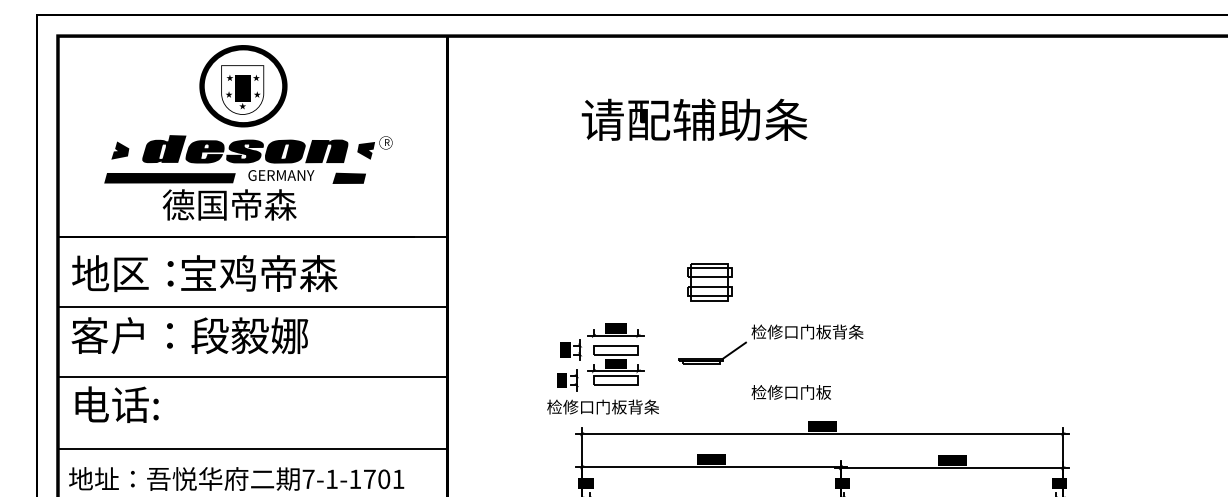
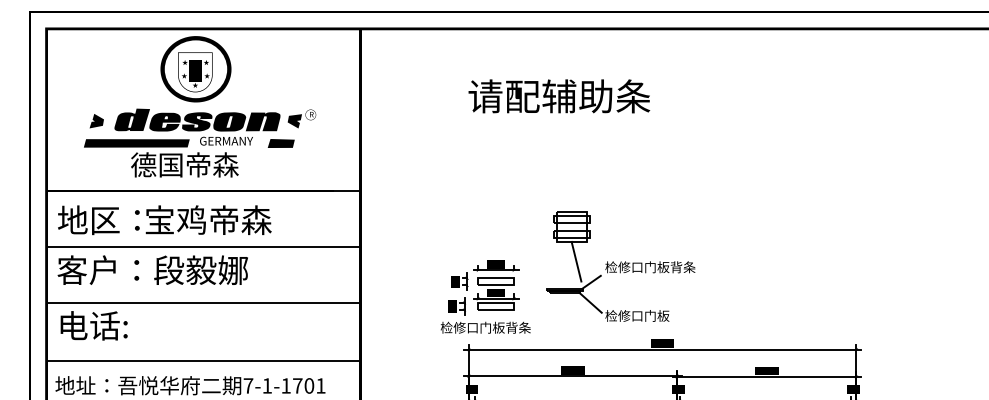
line: (715, 324) -> (576, 261), added
line: (733, 375) -> (590, 302), added

